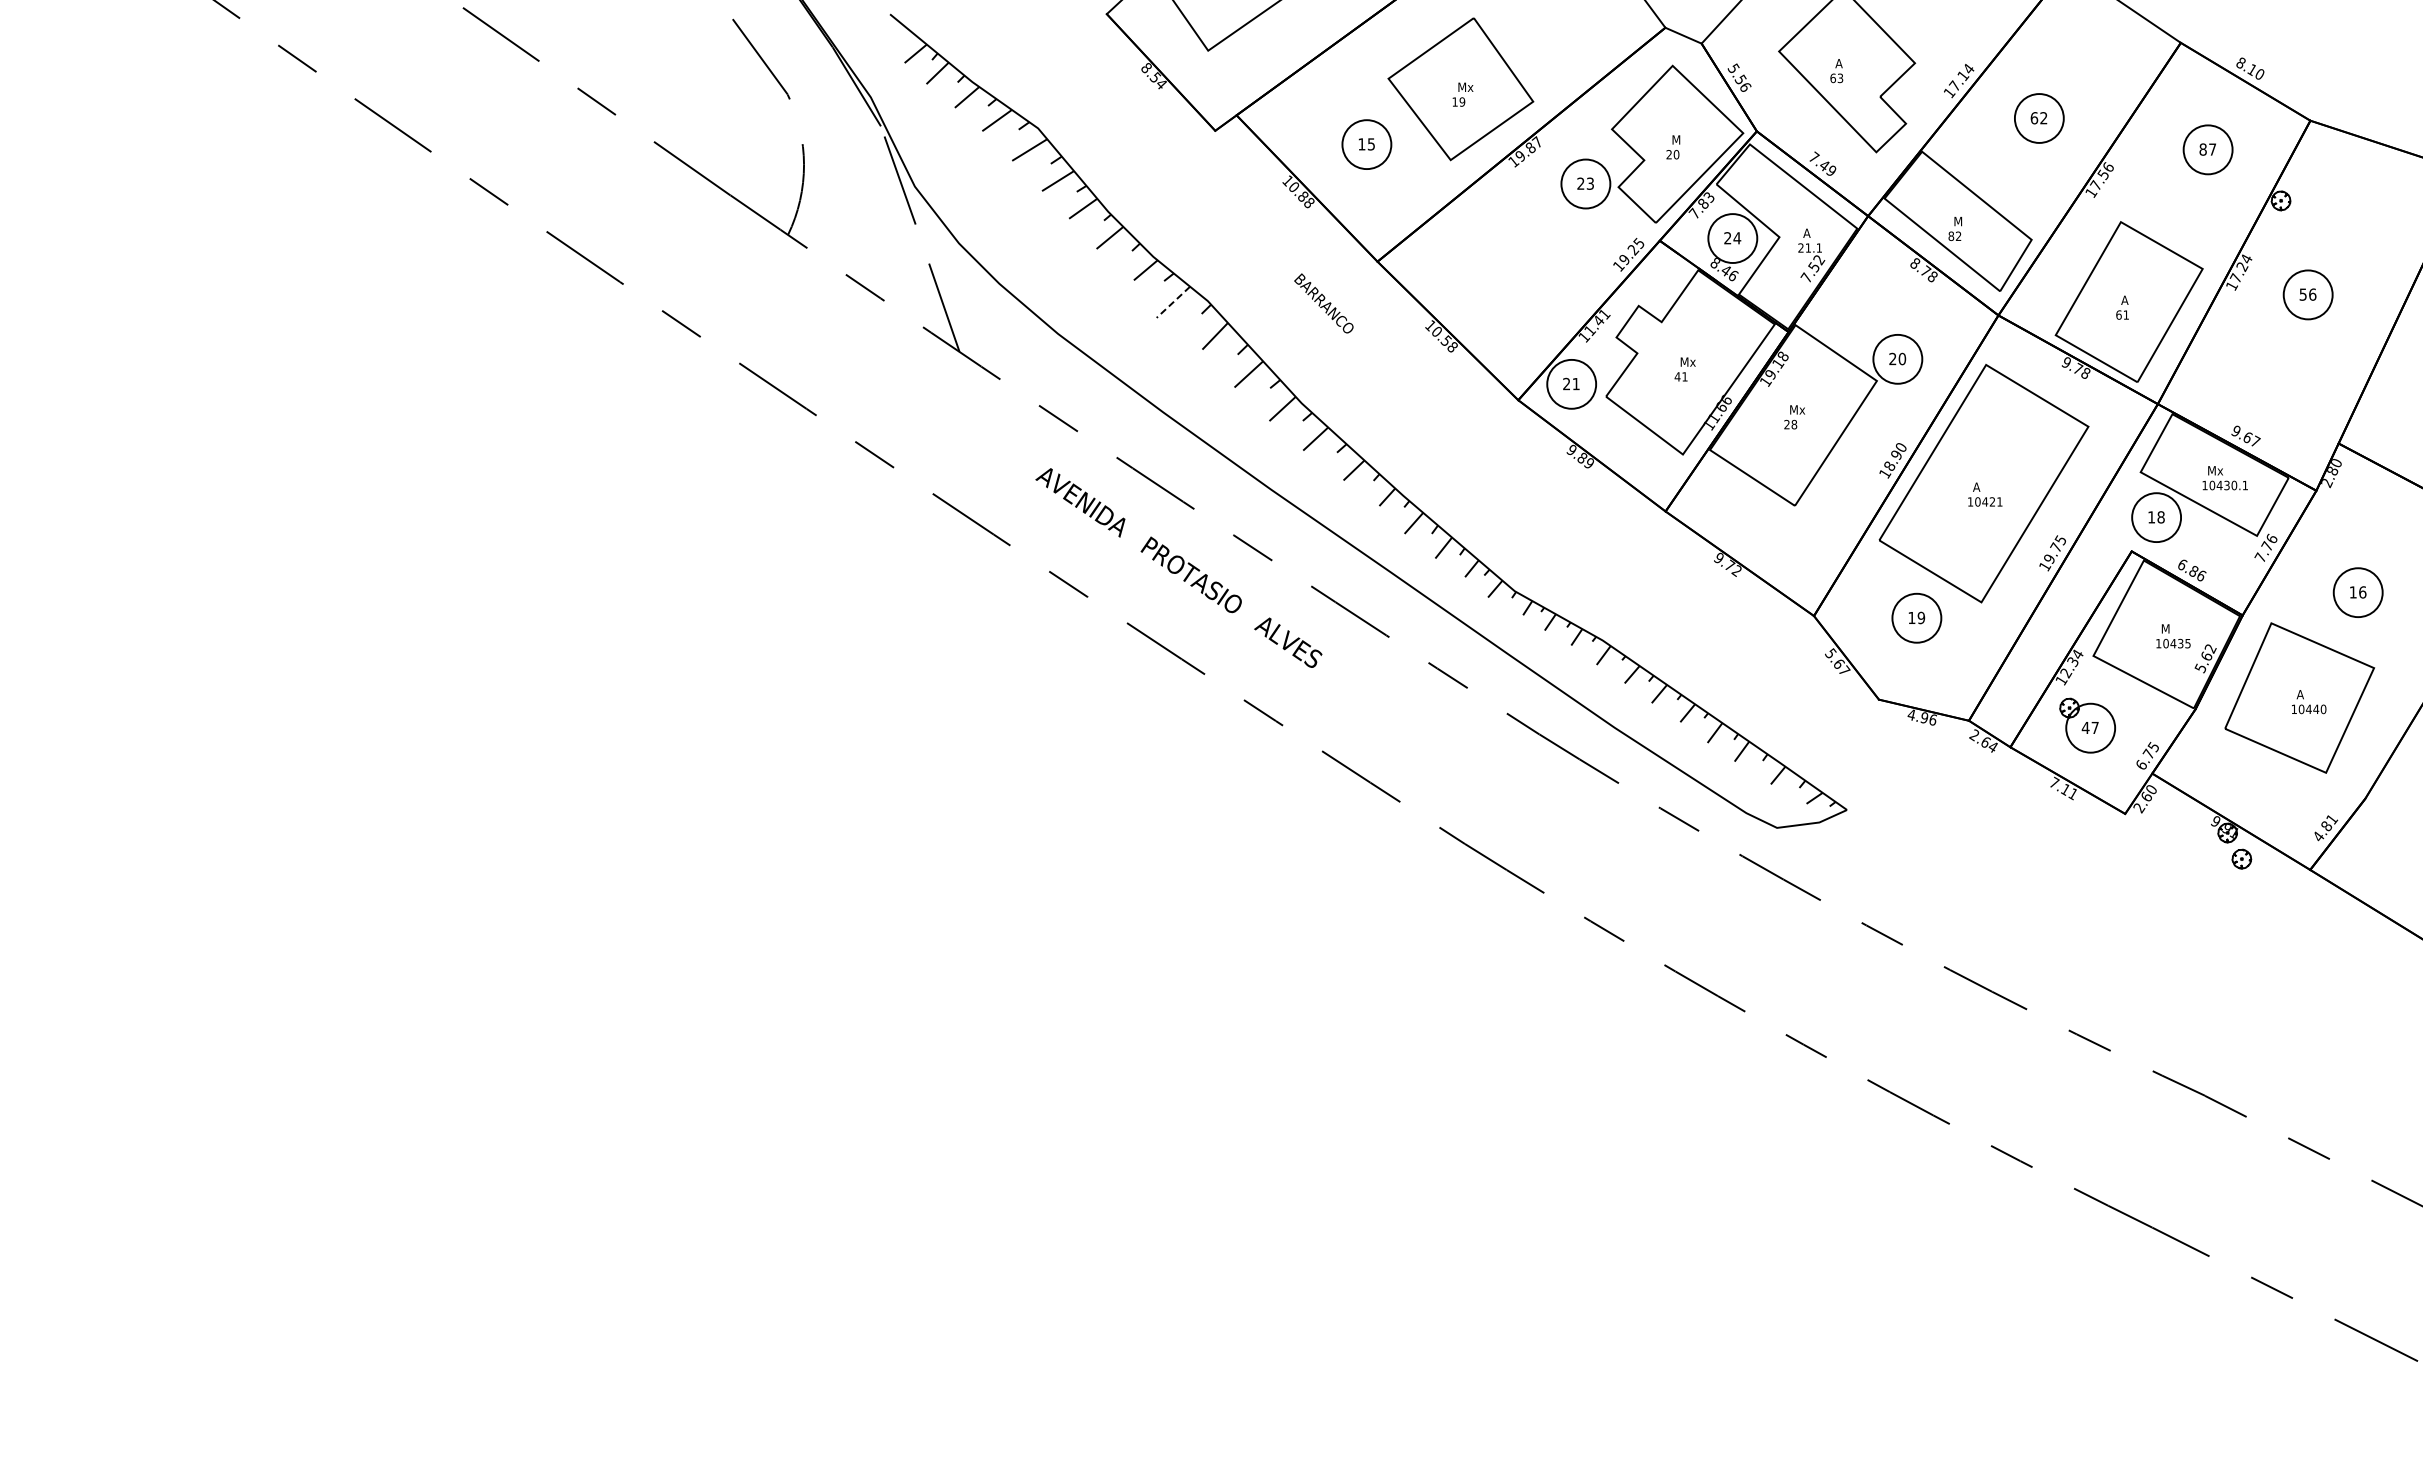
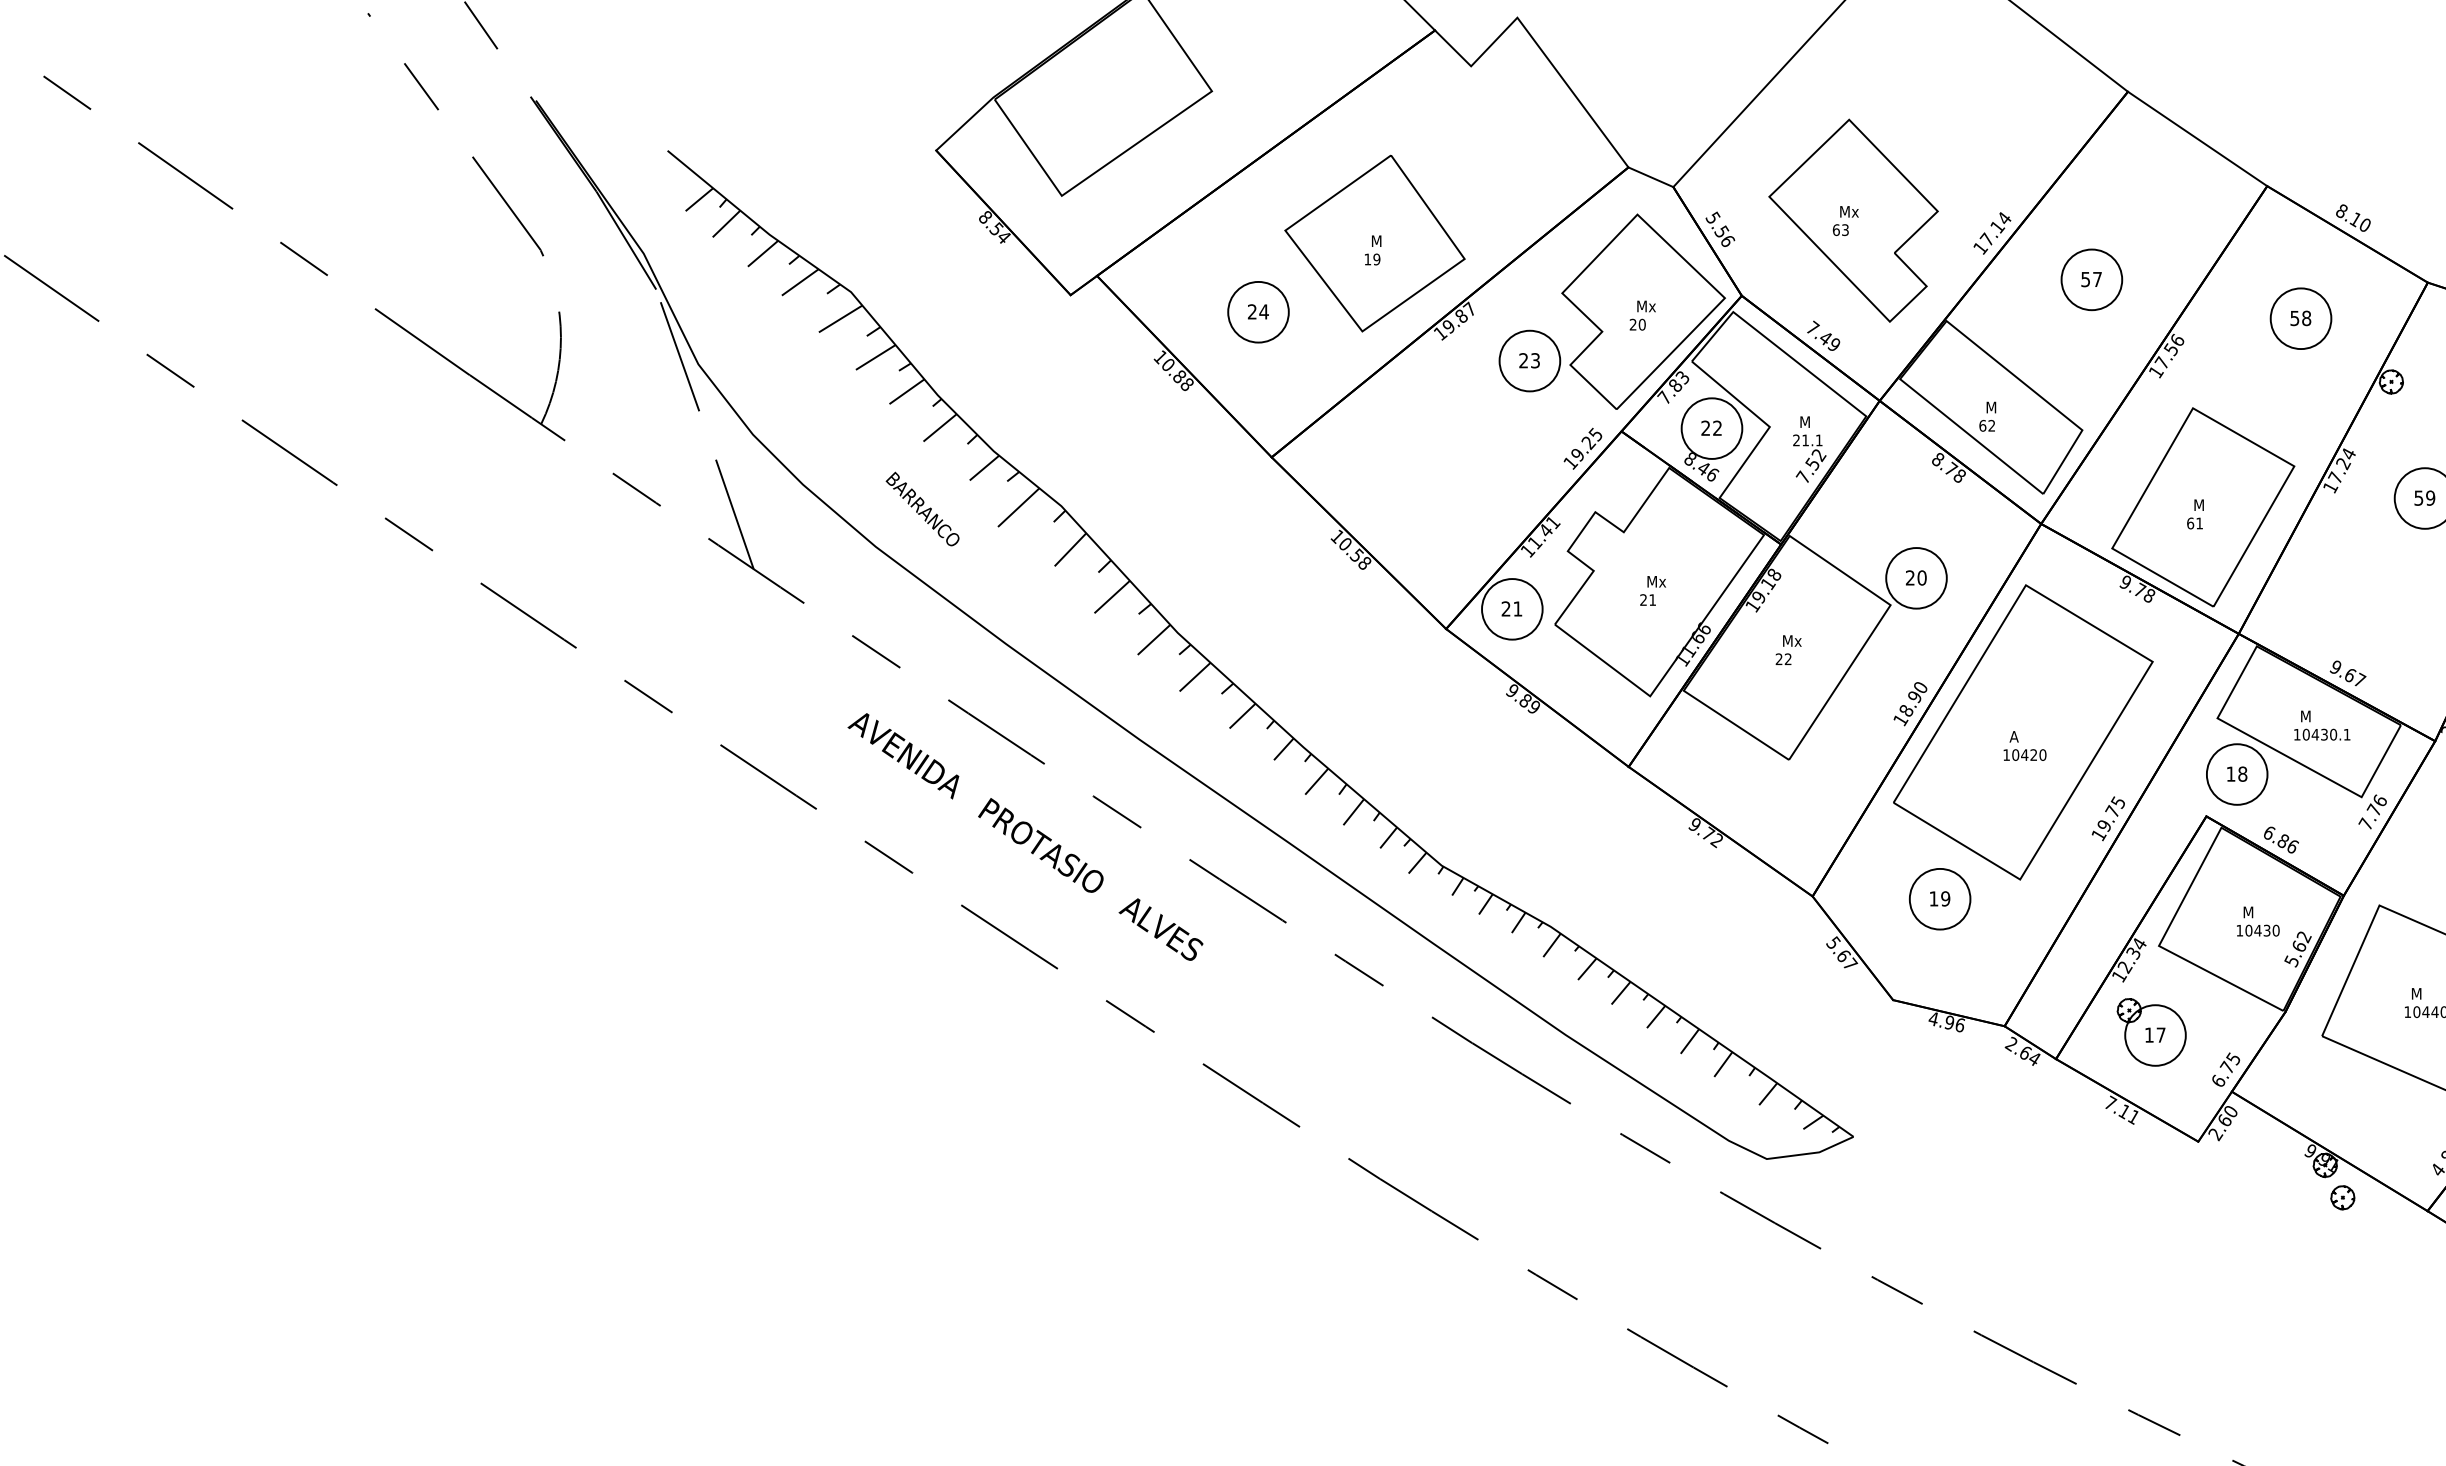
text: (1843, 63) -> (1849, 211), A -> Mx
text: (1470, 88) -> (1386, 242), Mx -> M
text: (2038, 118) -> (2090, 279), 62 -> 57
text: (1684, 140) -> (1652, 307), M -> Mx
text: (1366, 144) -> (1258, 312), 15 -> 24
text: (2207, 149) -> (2300, 318), 87 -> 58
text: (1807, 232) -> (1804, 421), A -> M
text: (1951, 235) -> (1983, 424), 82 -> 62
text: (1737, 238) -> (1717, 428), 24 -> 22
text: (2312, 294) -> (2430, 497), 56 -> 59
text: (2125, 299) -> (2198, 504), A -> M
line: (1173, 302) -> (1018, 507), dashed -> solid
text: (1323, 303) -> (922, 509), moved
text: (1677, 376) -> (1643, 599), 41 -> 21
text: (1794, 424) -> (1788, 659), 28 -> 22
text: (2220, 471) -> (2316, 717), Mx -> M
text: (1999, 501) -> (2042, 754), 10421 -> 10420
text: (2187, 643) -> (2275, 930), 10435 -> 10430
text: (2300, 694) -> (2415, 993), A -> M
text: (2085, 727) -> (2149, 1034), 47 -> 17

